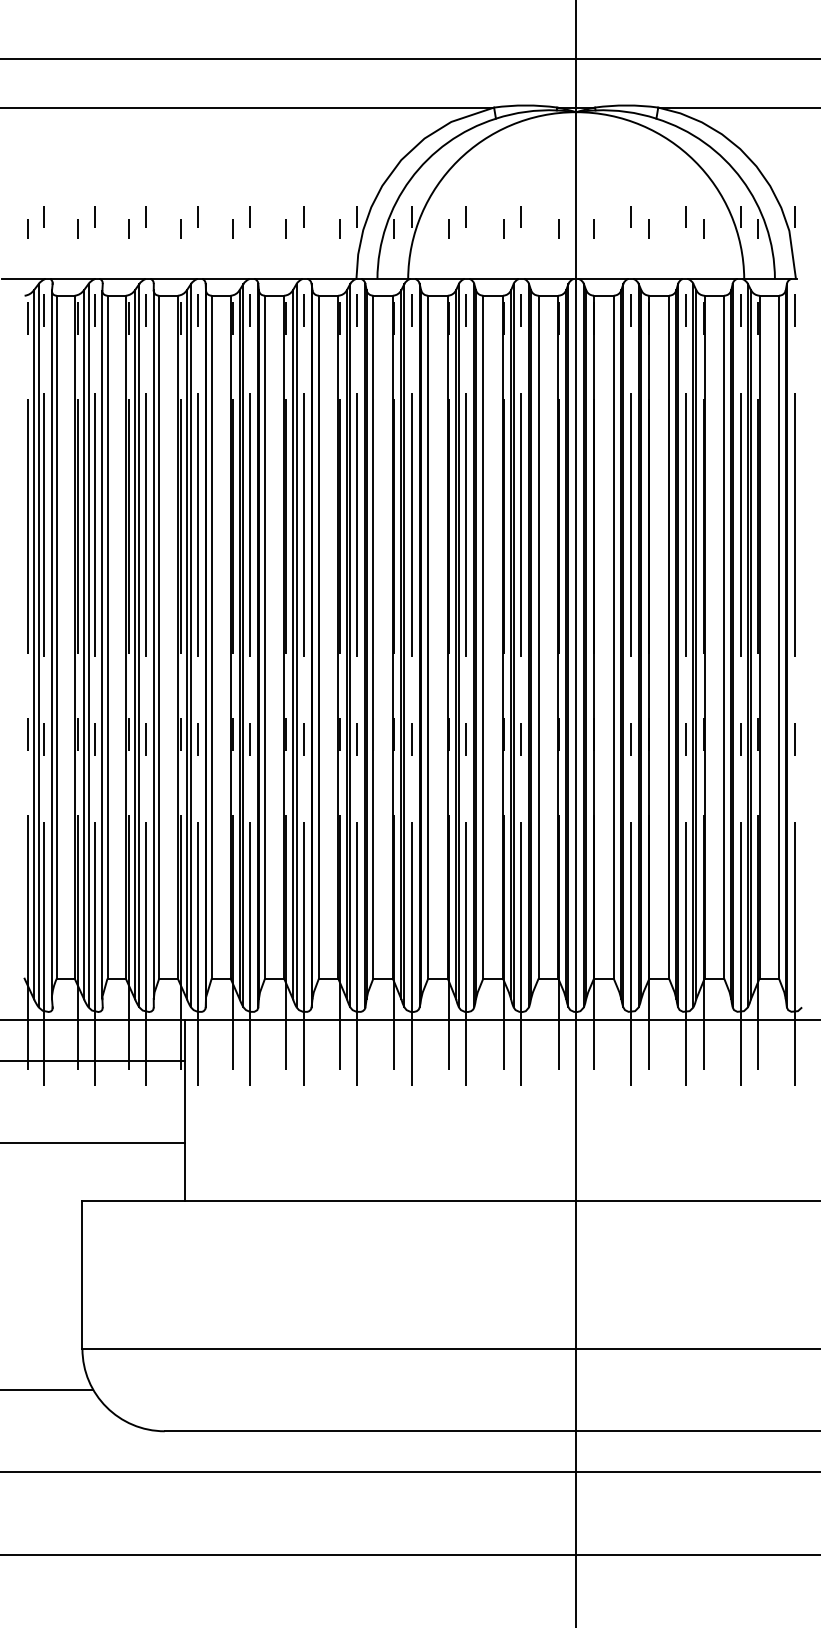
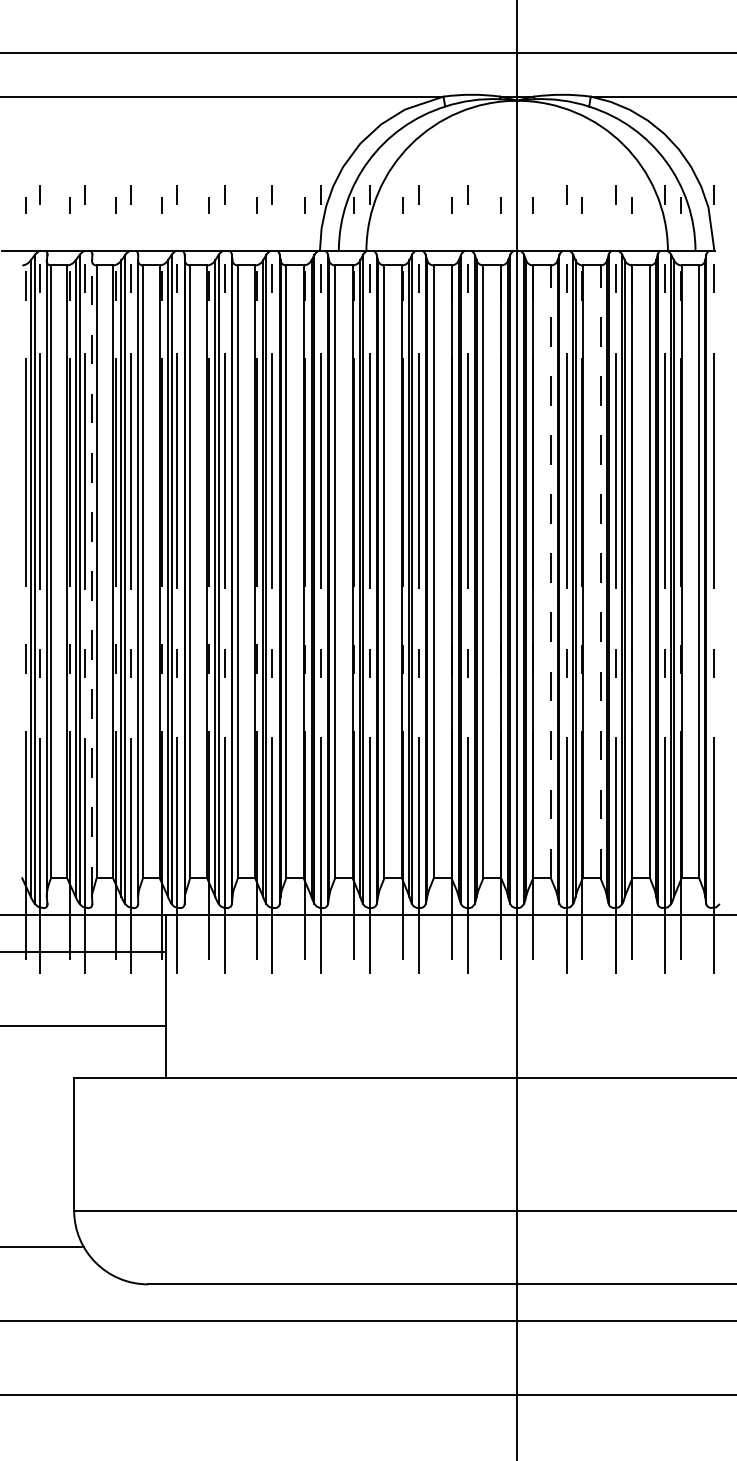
line: (613, 636) -> (550, 571), solid -> dashed
line: (669, 636) -> (600, 571), solid -> dashed
line: (102, 644) -> (92, 578), solid -> dashed

